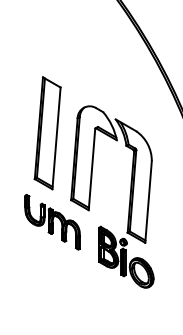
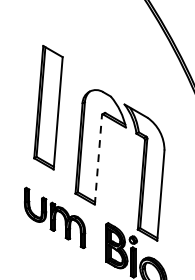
part: (47, 133) -> (48, 107), moved
line: (91, 169) -> (97, 159), solid -> dashed

